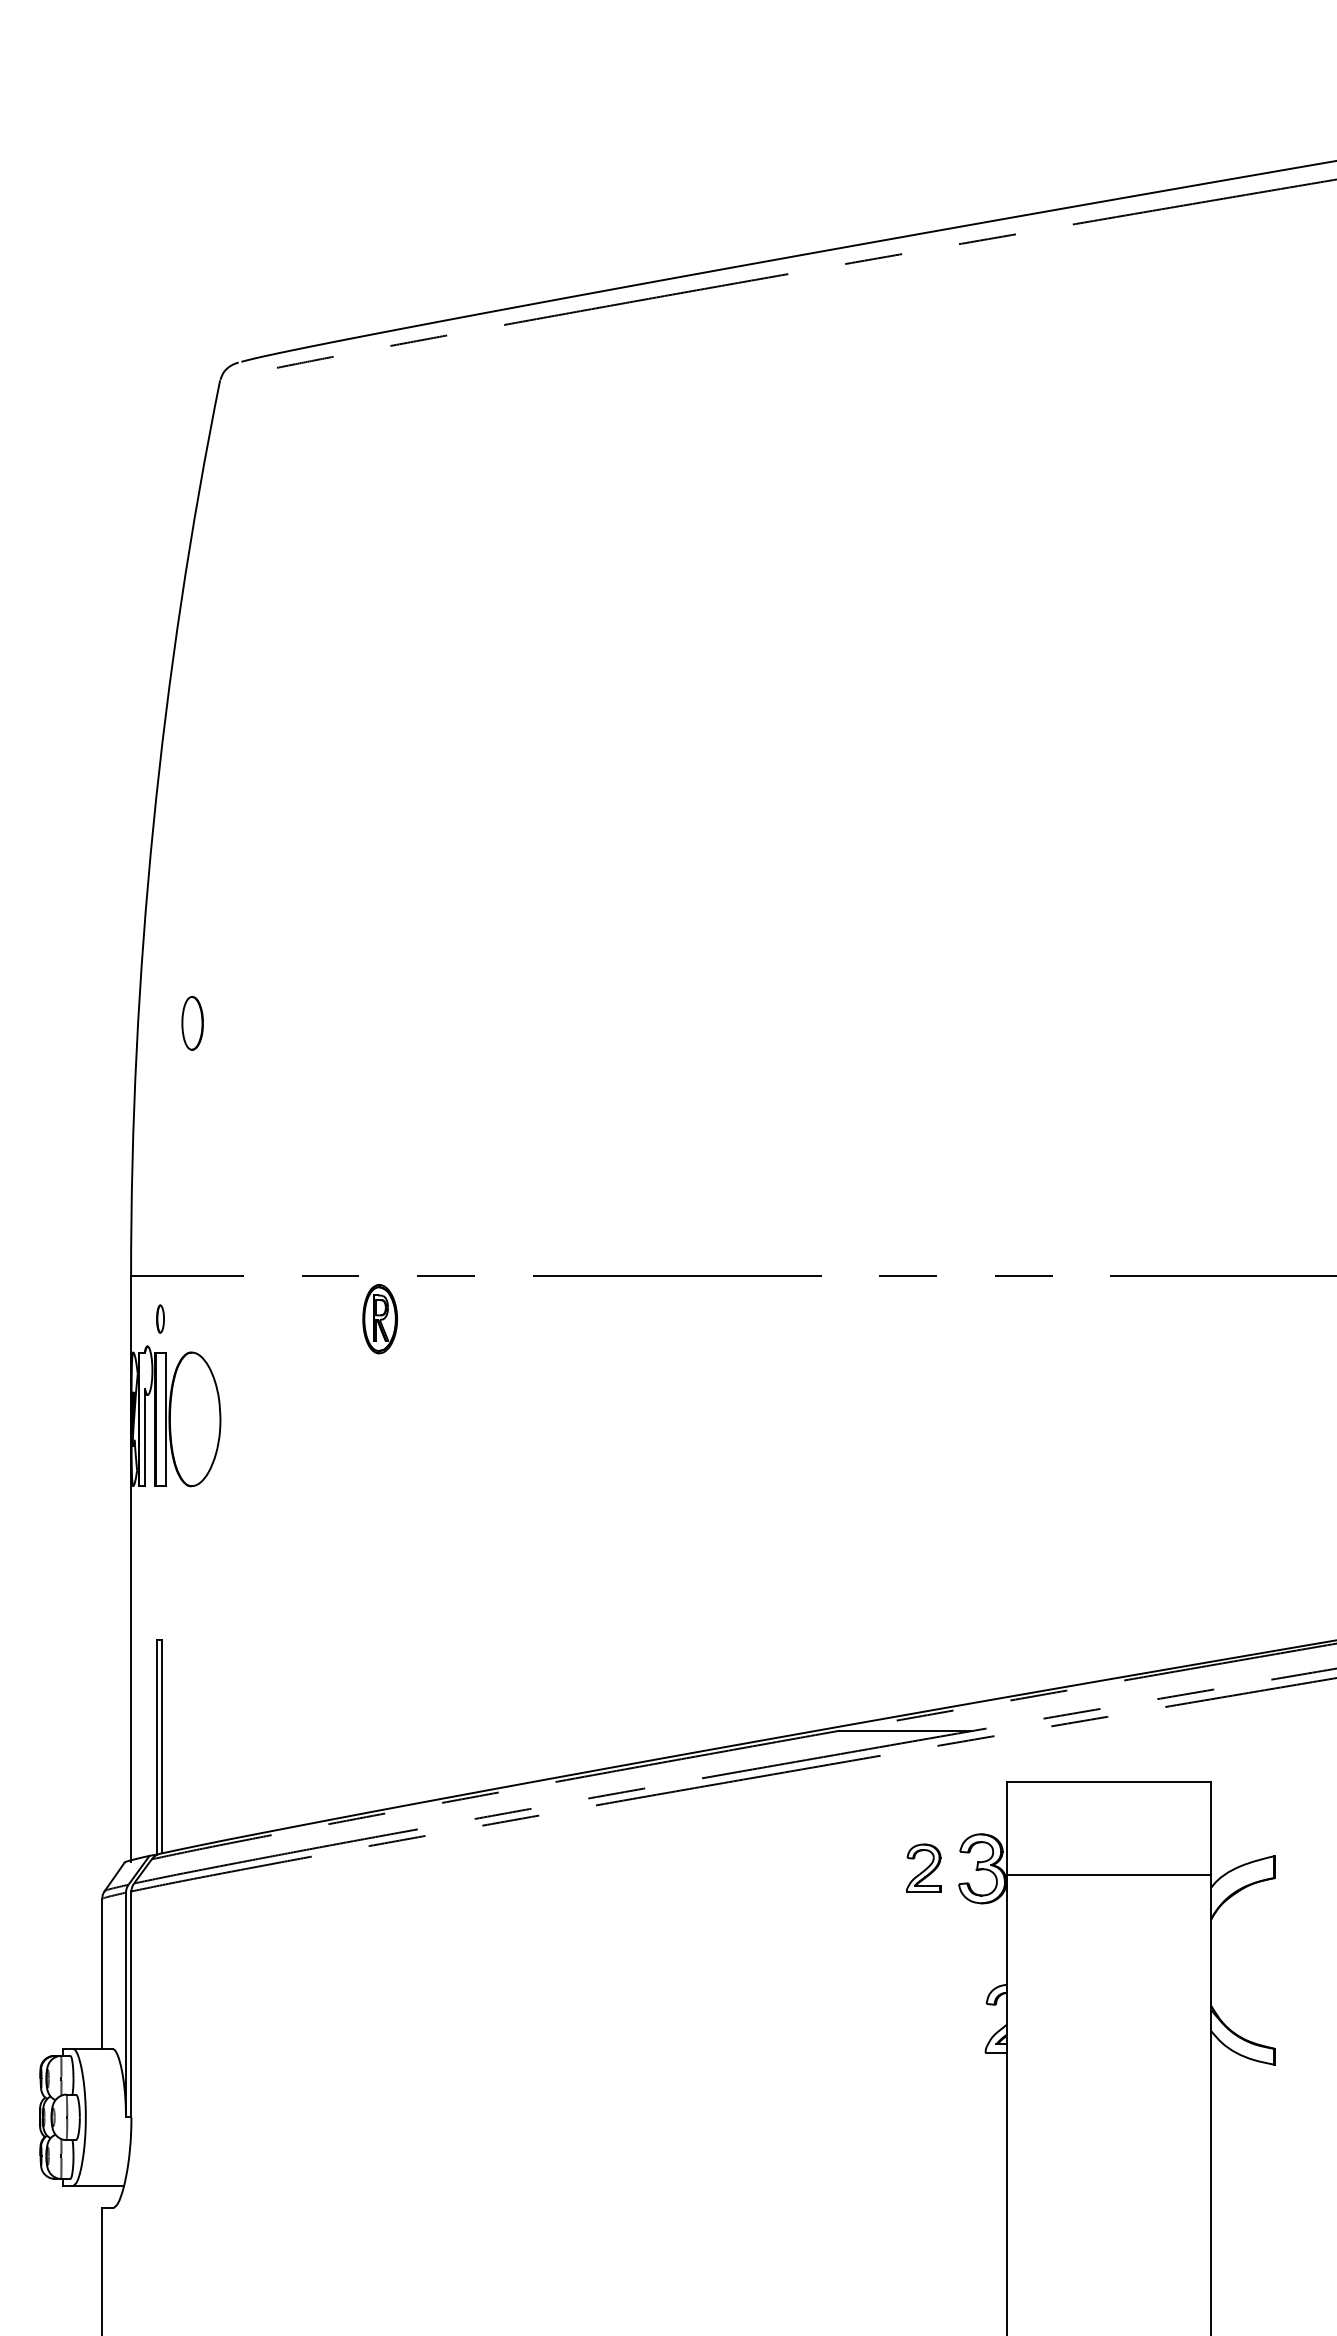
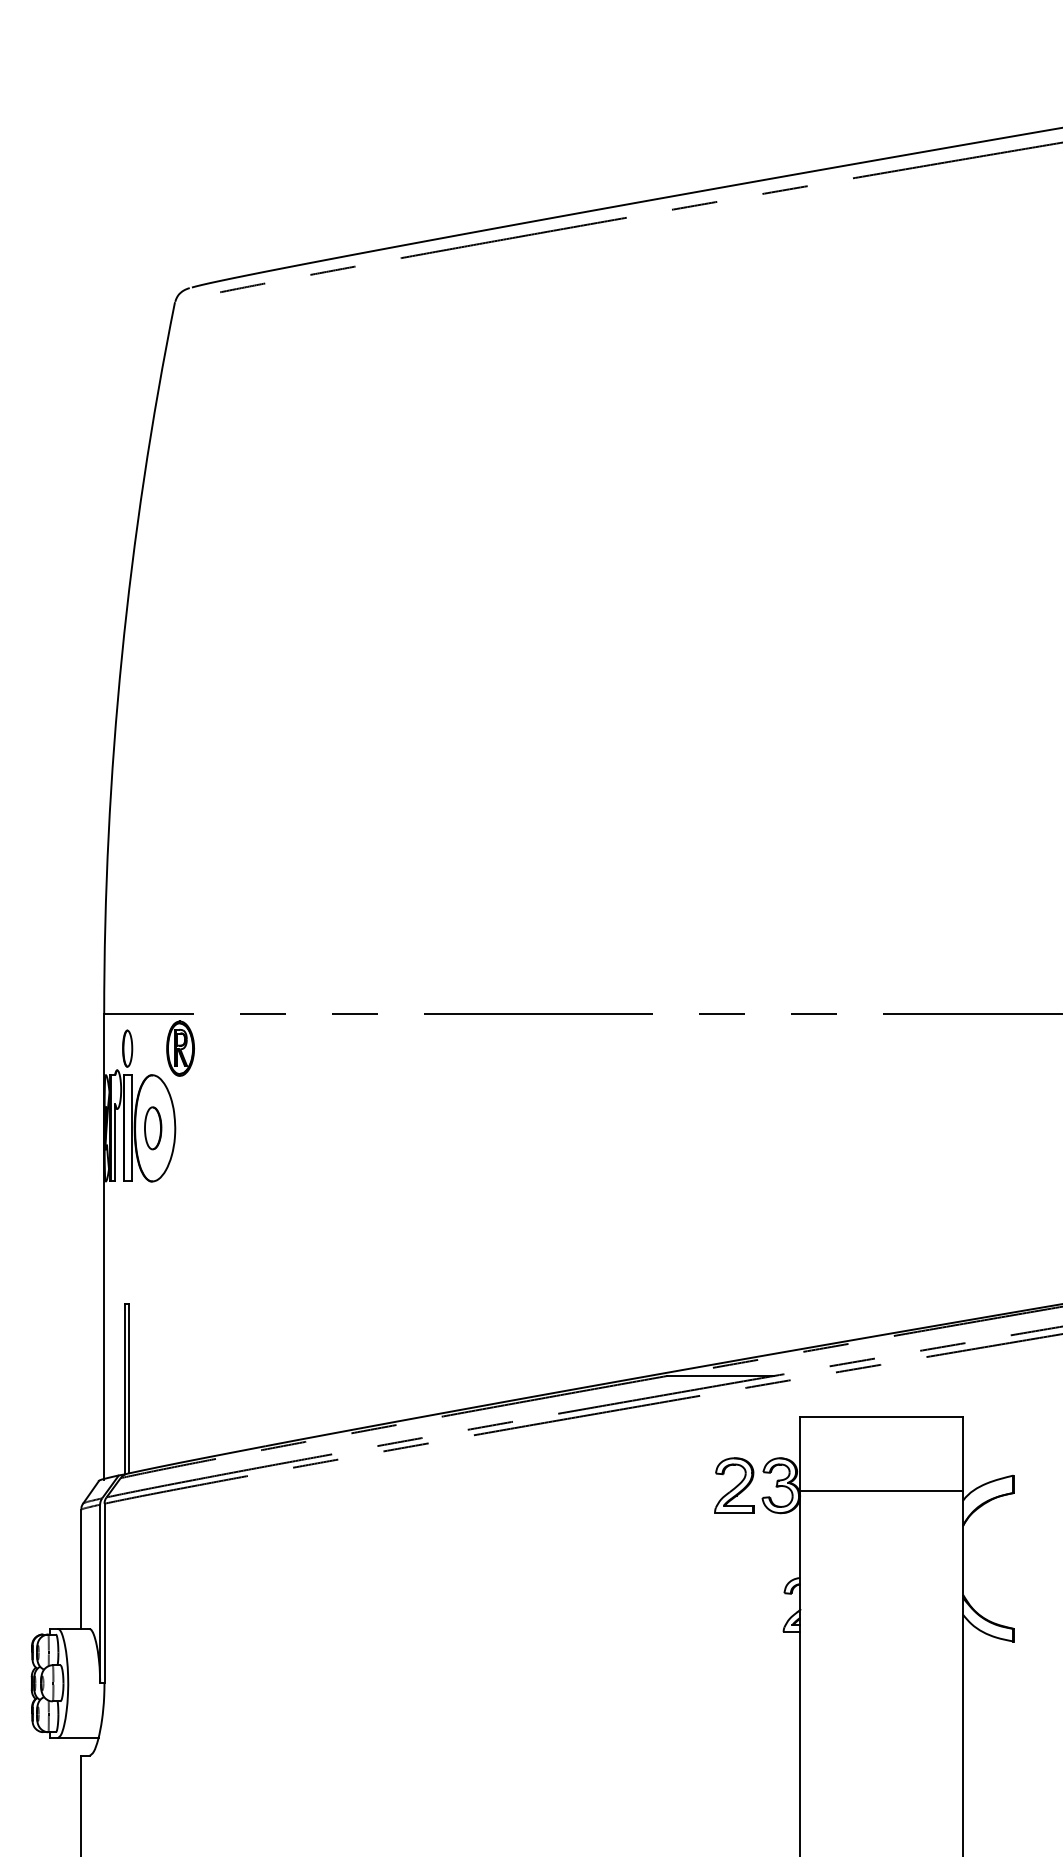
part: (192, 1023) -> (153, 1128), moved
part: (160, 1318) -> (127, 1048), size x1.67
part: (379, 1319) -> (180, 1048), moved
part: (923, 1868) -> (734, 1485), size x1.43

